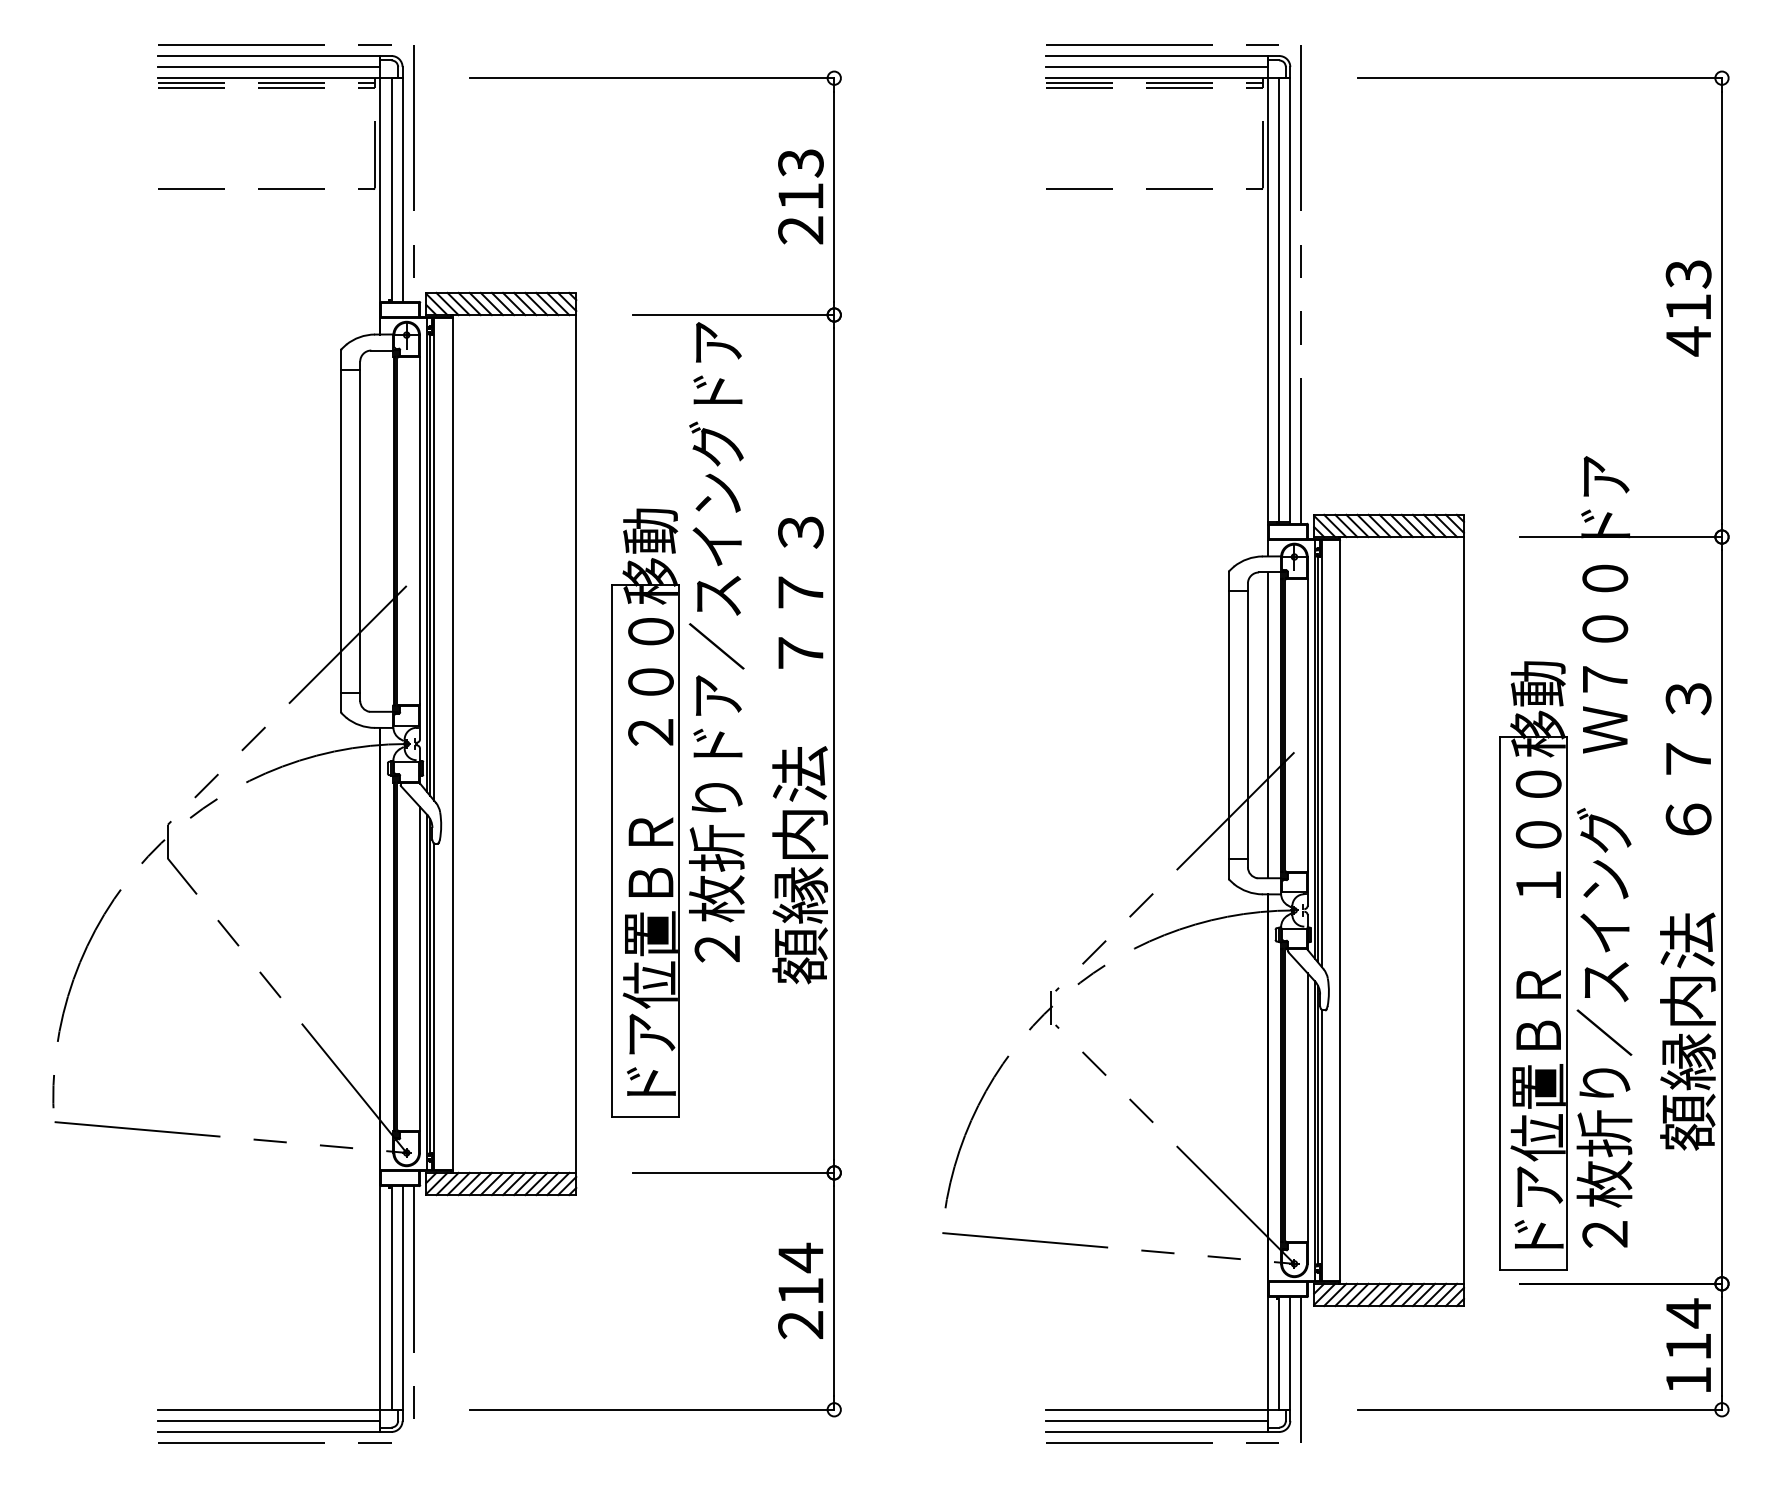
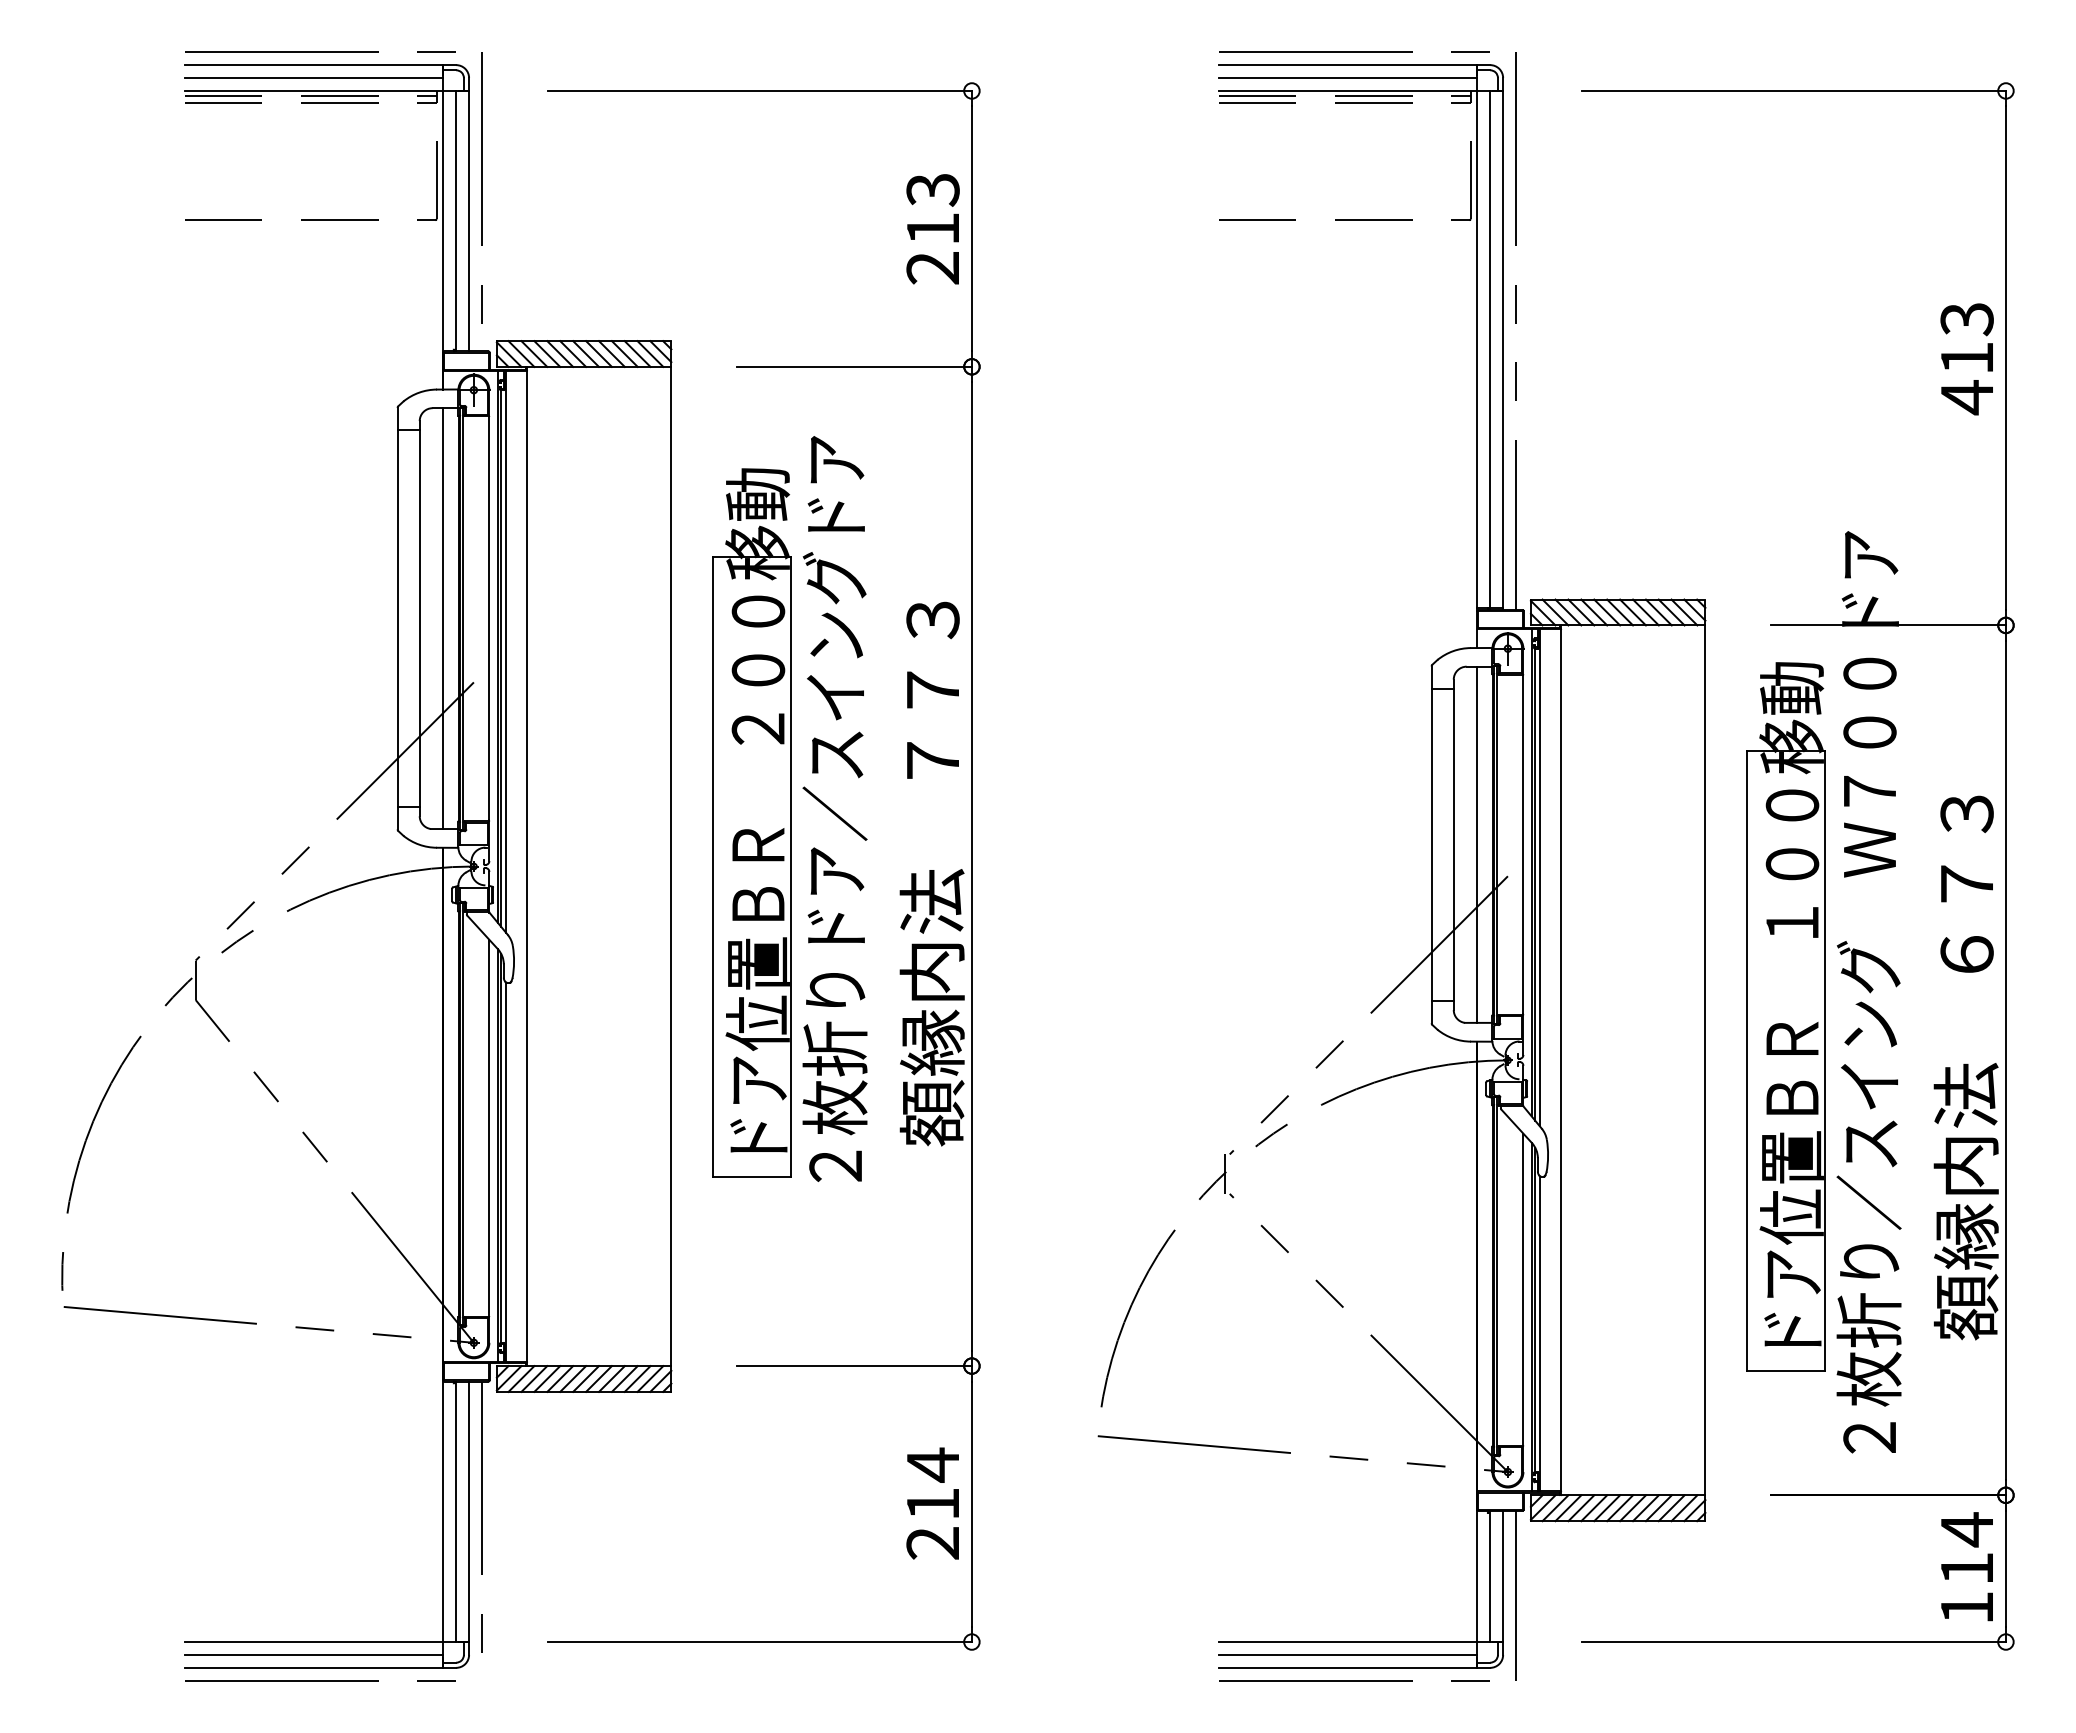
line: (380, 531) -> (443, 618), added
text: (716, 641) -> (834, 808), moved
part: (645, 812) -> (751, 822), moved
part: (1532, 965) -> (1785, 1016), moved

